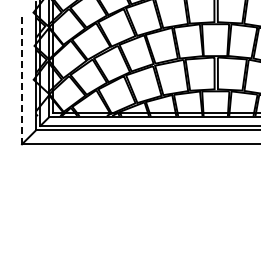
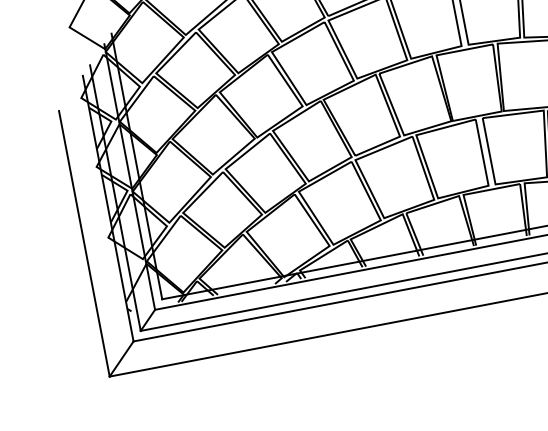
line: (22, 80) -> (85, 243), dashed -> solid

